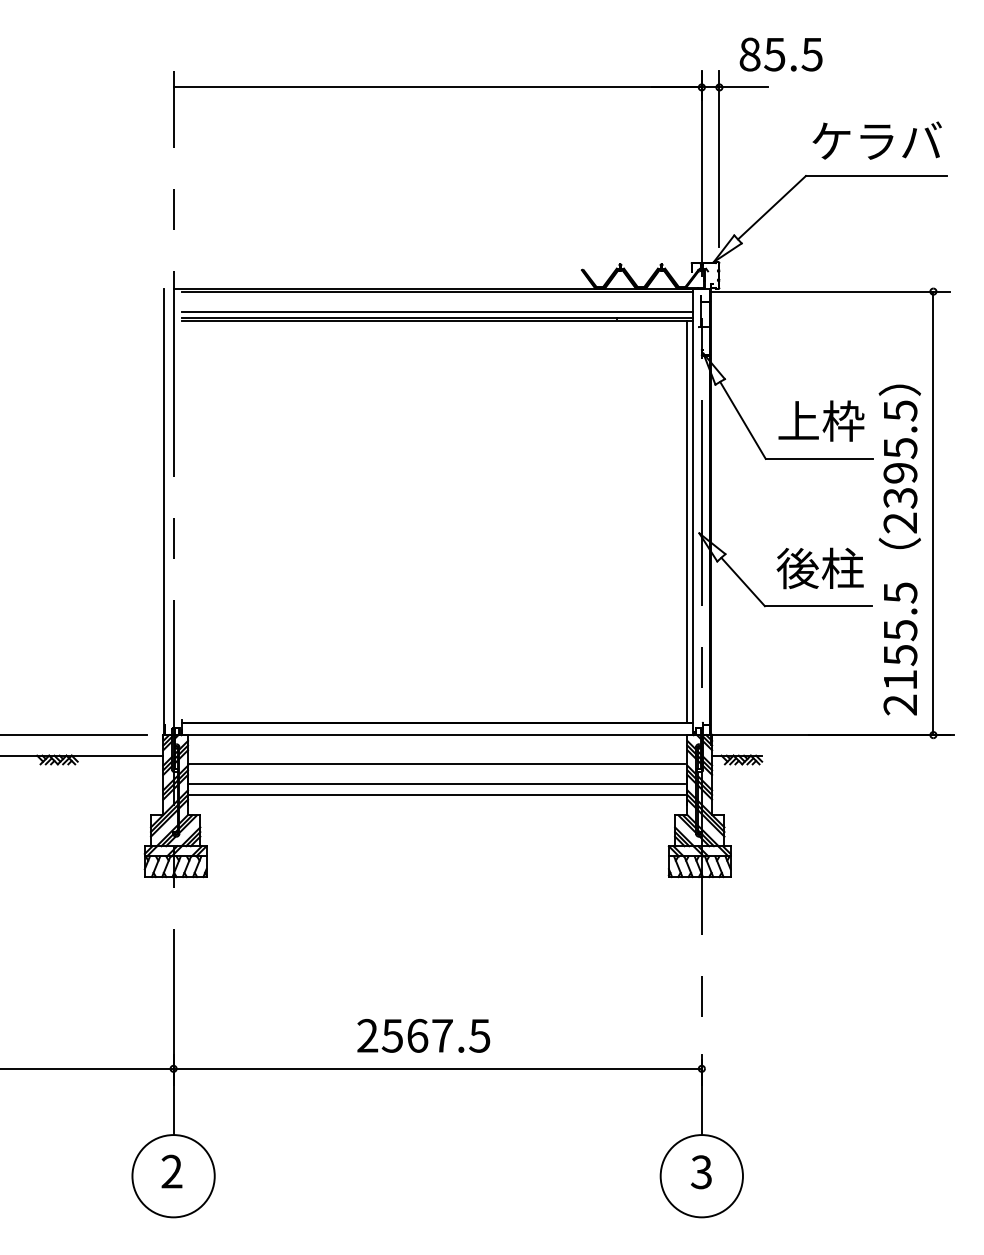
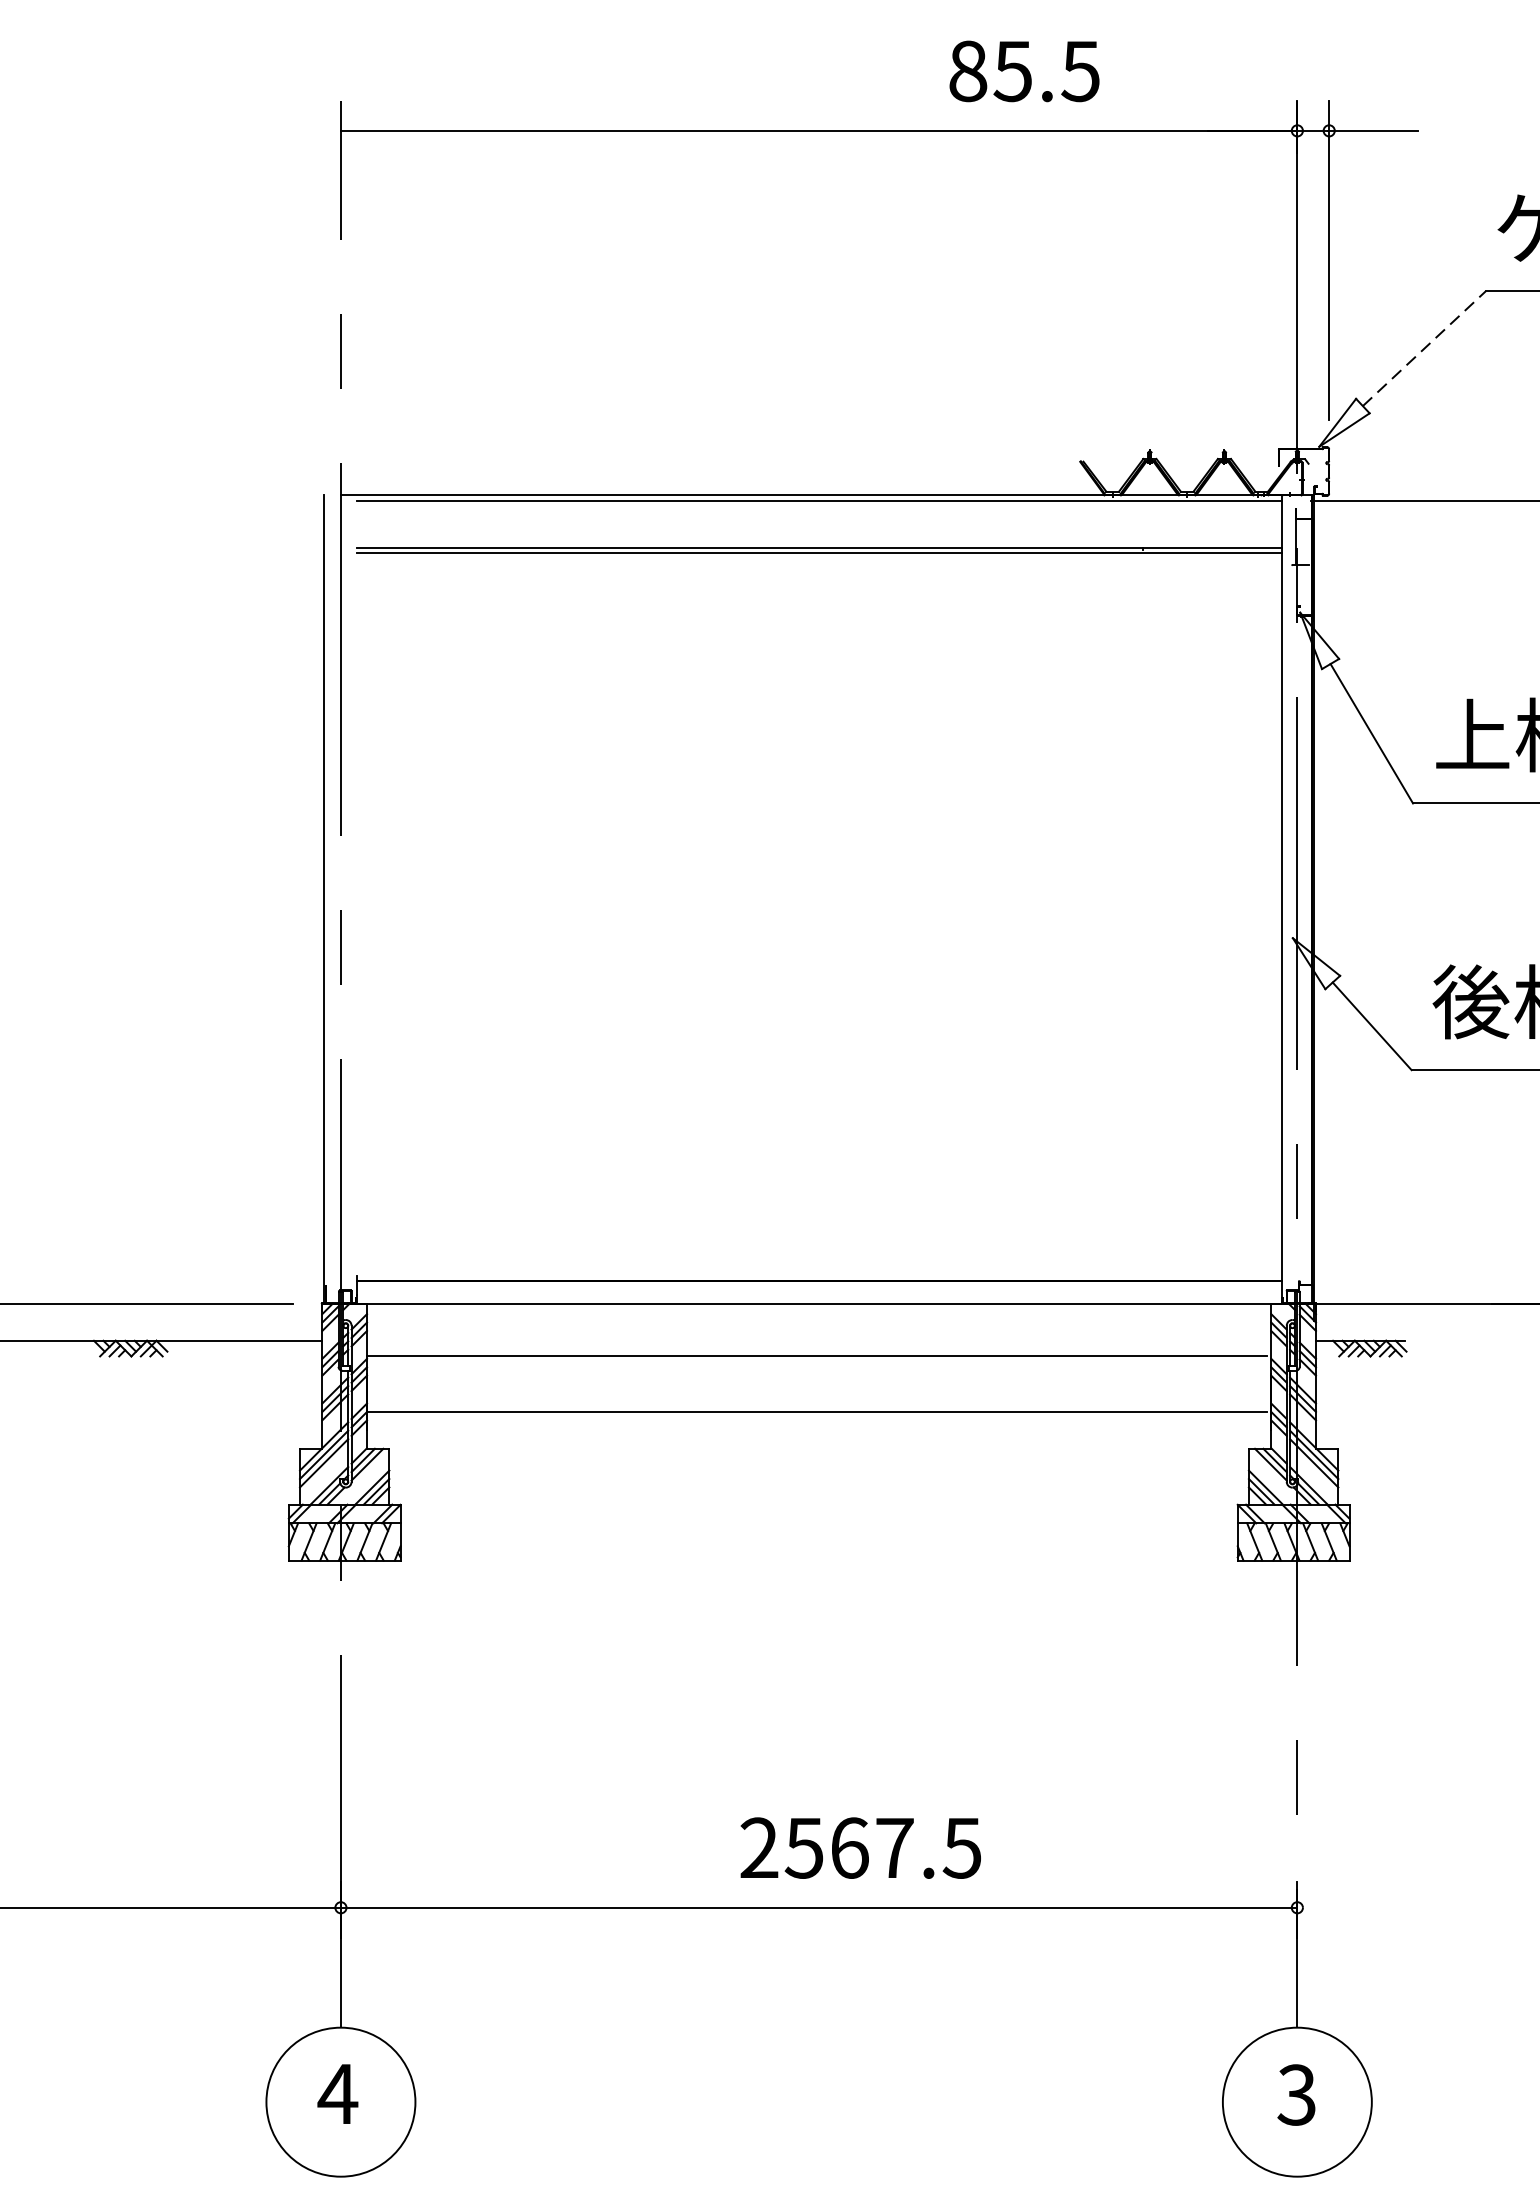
text: (780, 54) -> (1023, 71), moved
line: (772, 207) -> (1425, 348), solid -> dashed
line: (437, 312) -> (818, 538), removed
line: (686, 521) -> (1269, 916), removed
line: (436, 784) -> (816, 1392), removed
text: (423, 1035) -> (860, 1847), moved
text: (171, 1171) -> (337, 2093), 2 -> 4

